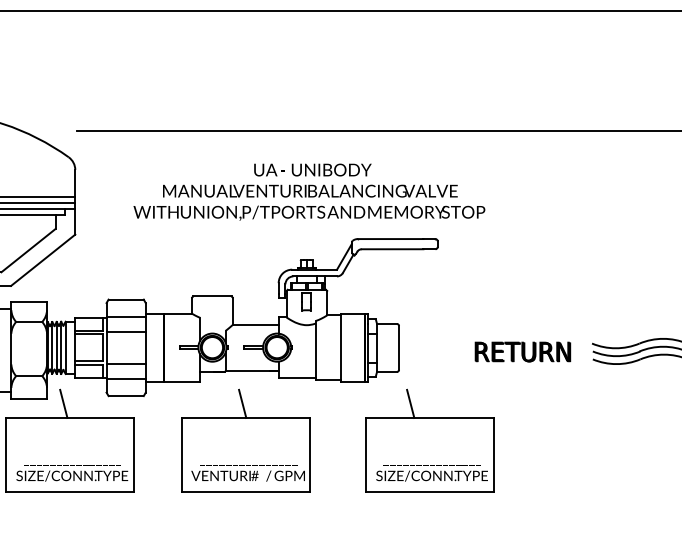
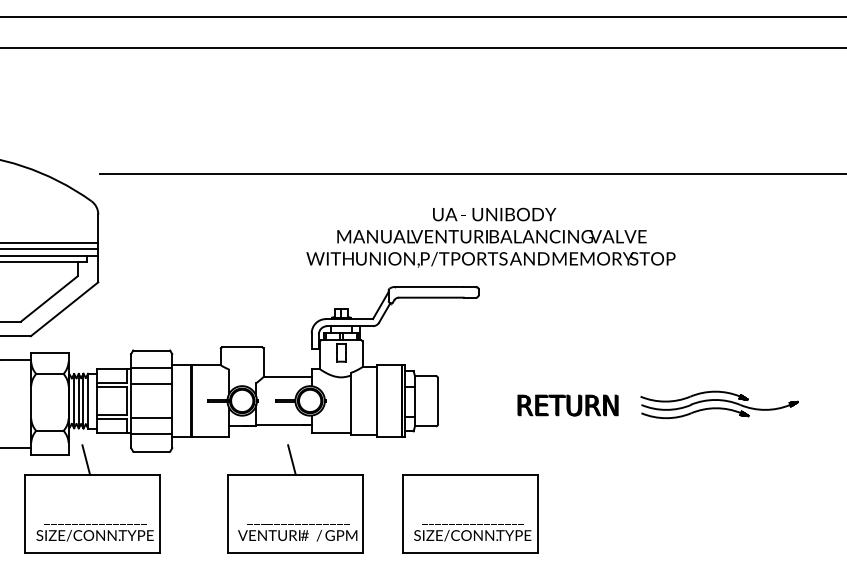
text: (308, 191) -> (490, 237), moved
line: (410, 403) -> (450, 459), removed
part: (246, 440) -> (295, 498), moved

